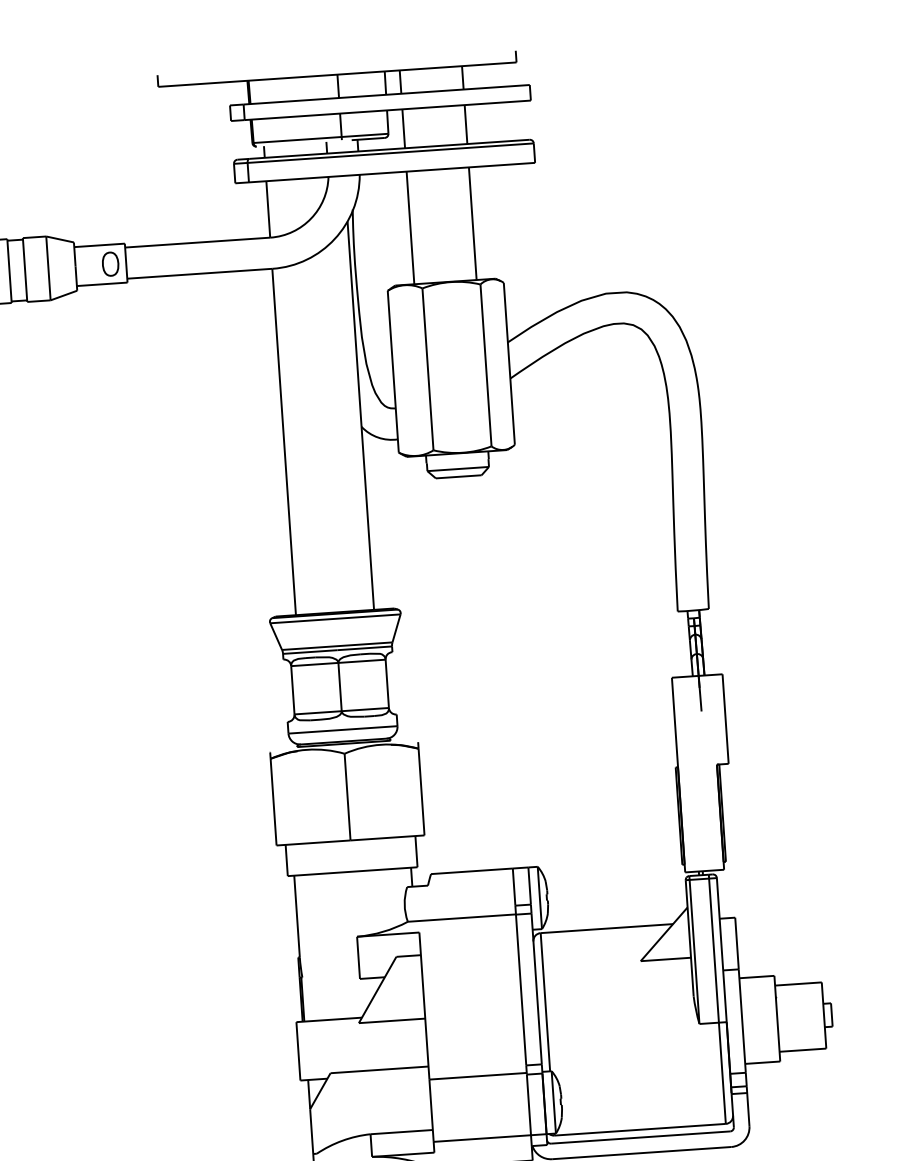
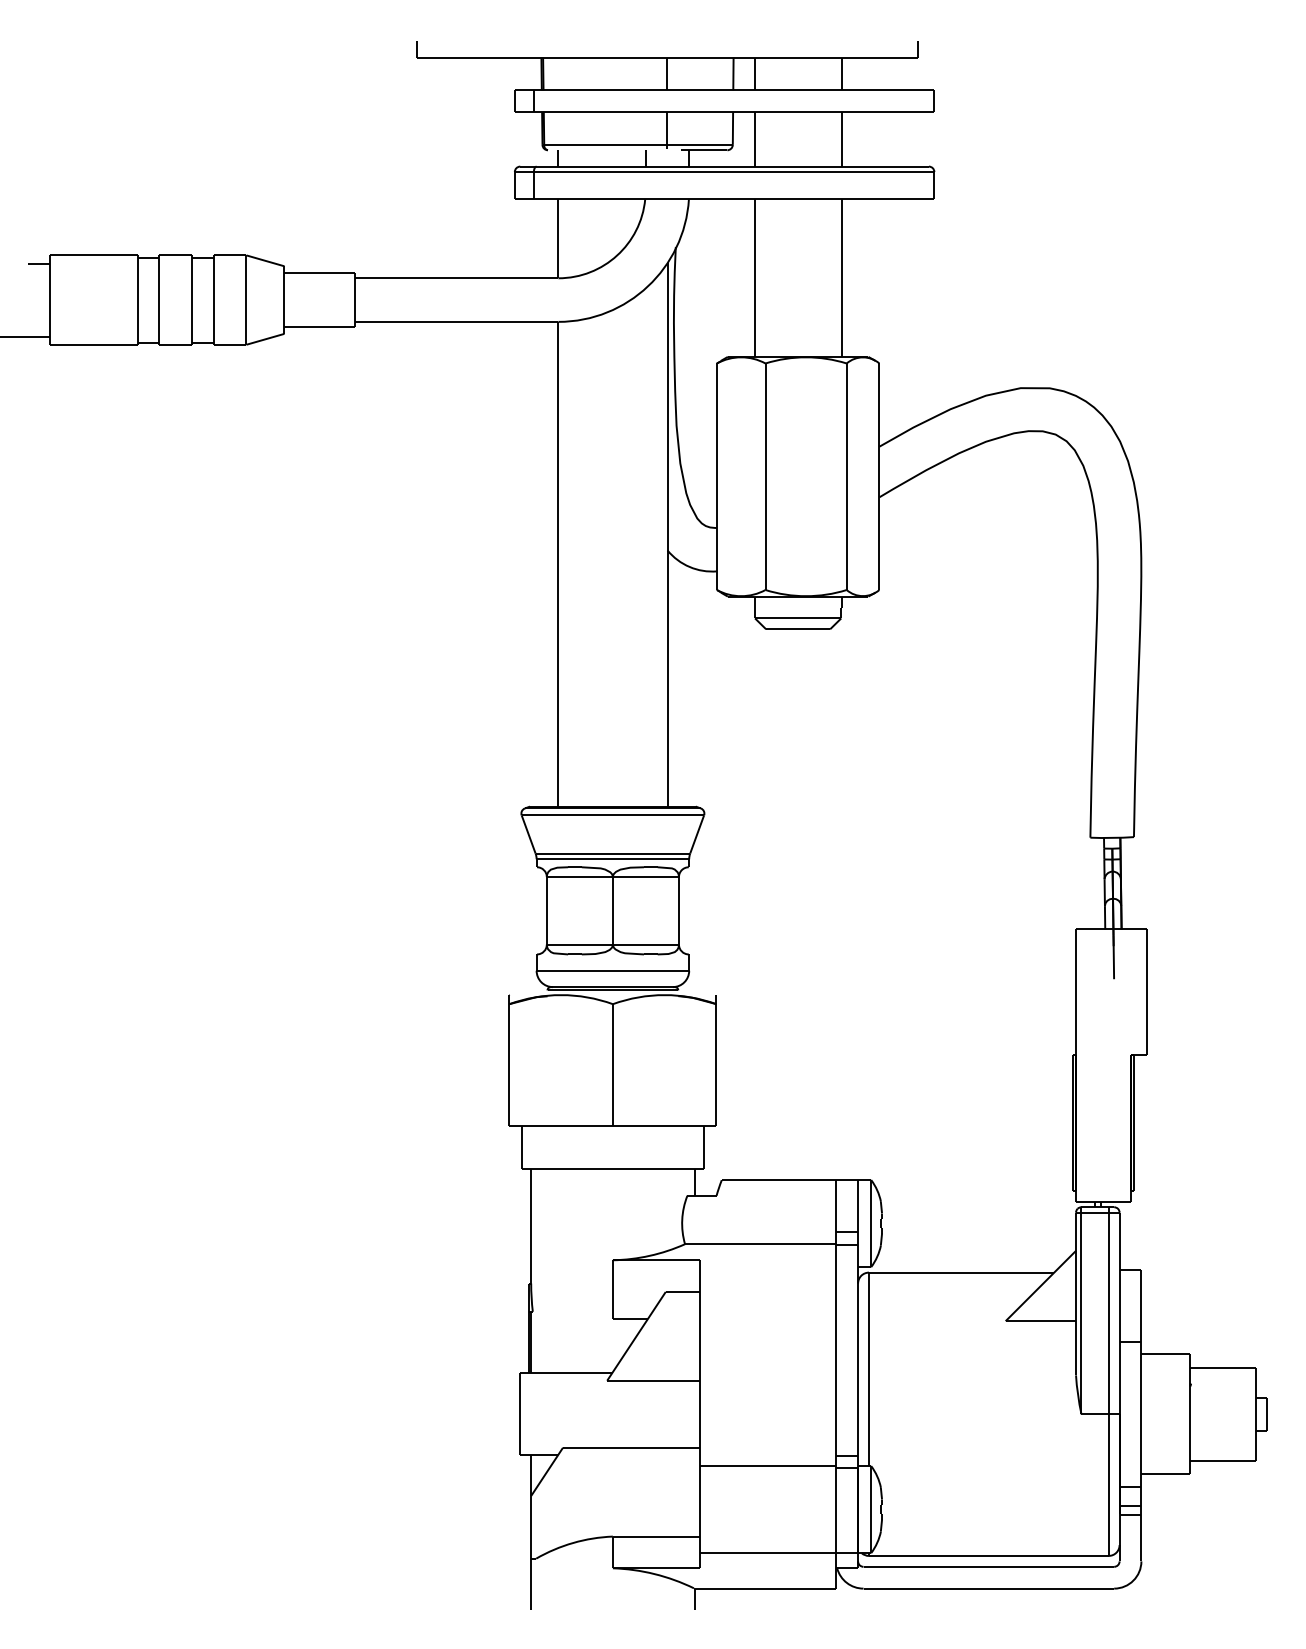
part: (110, 263) -> (333, 299), removed

